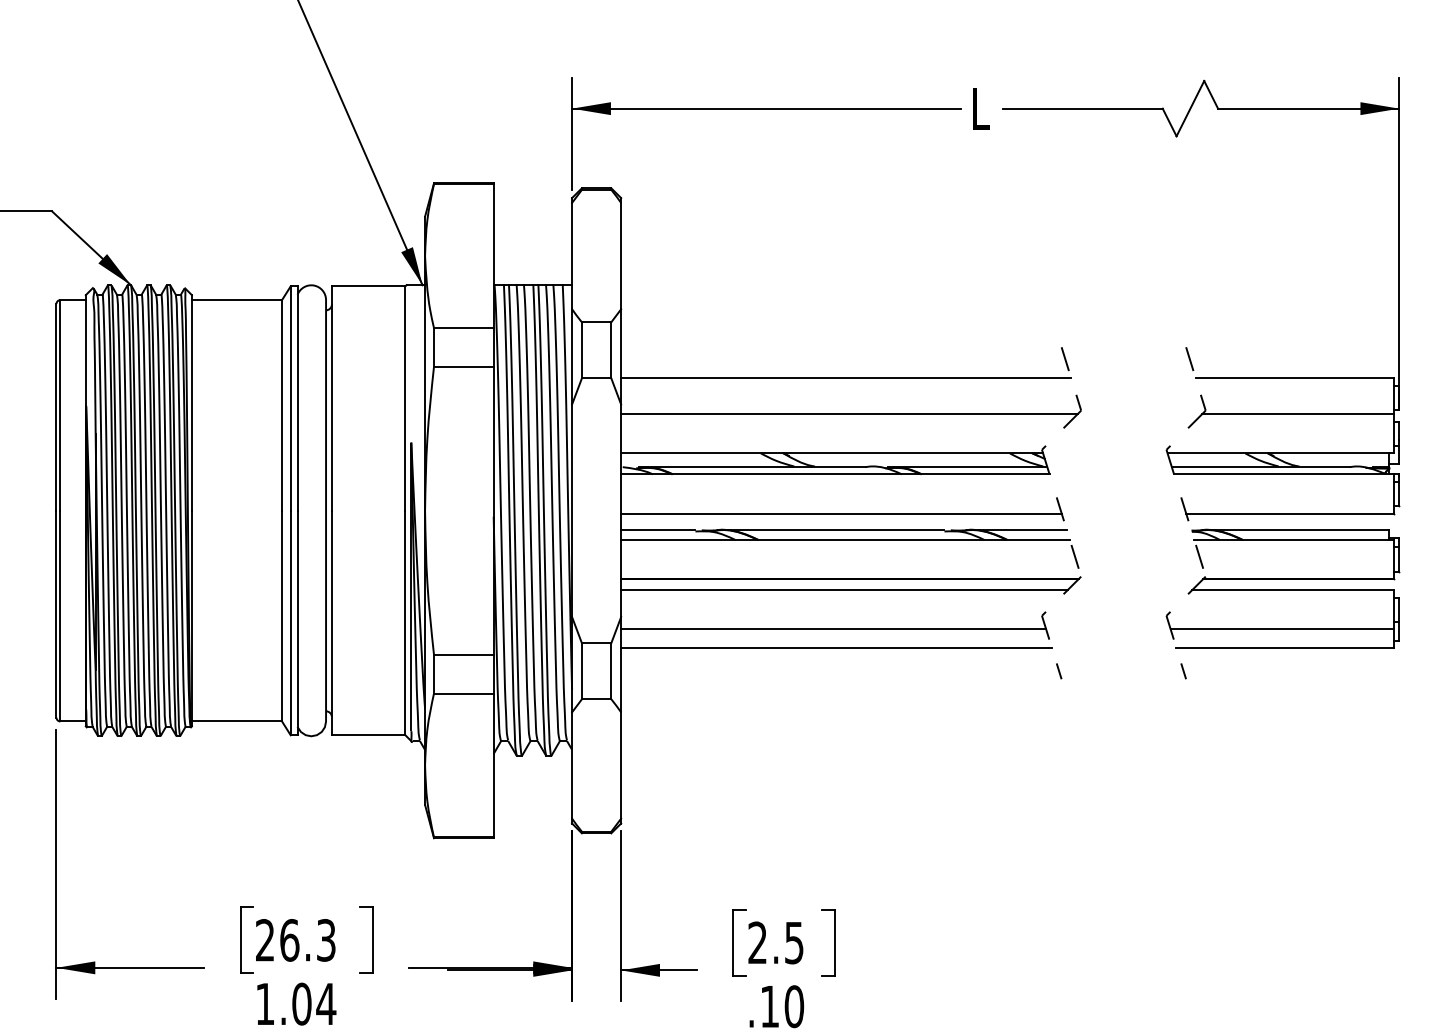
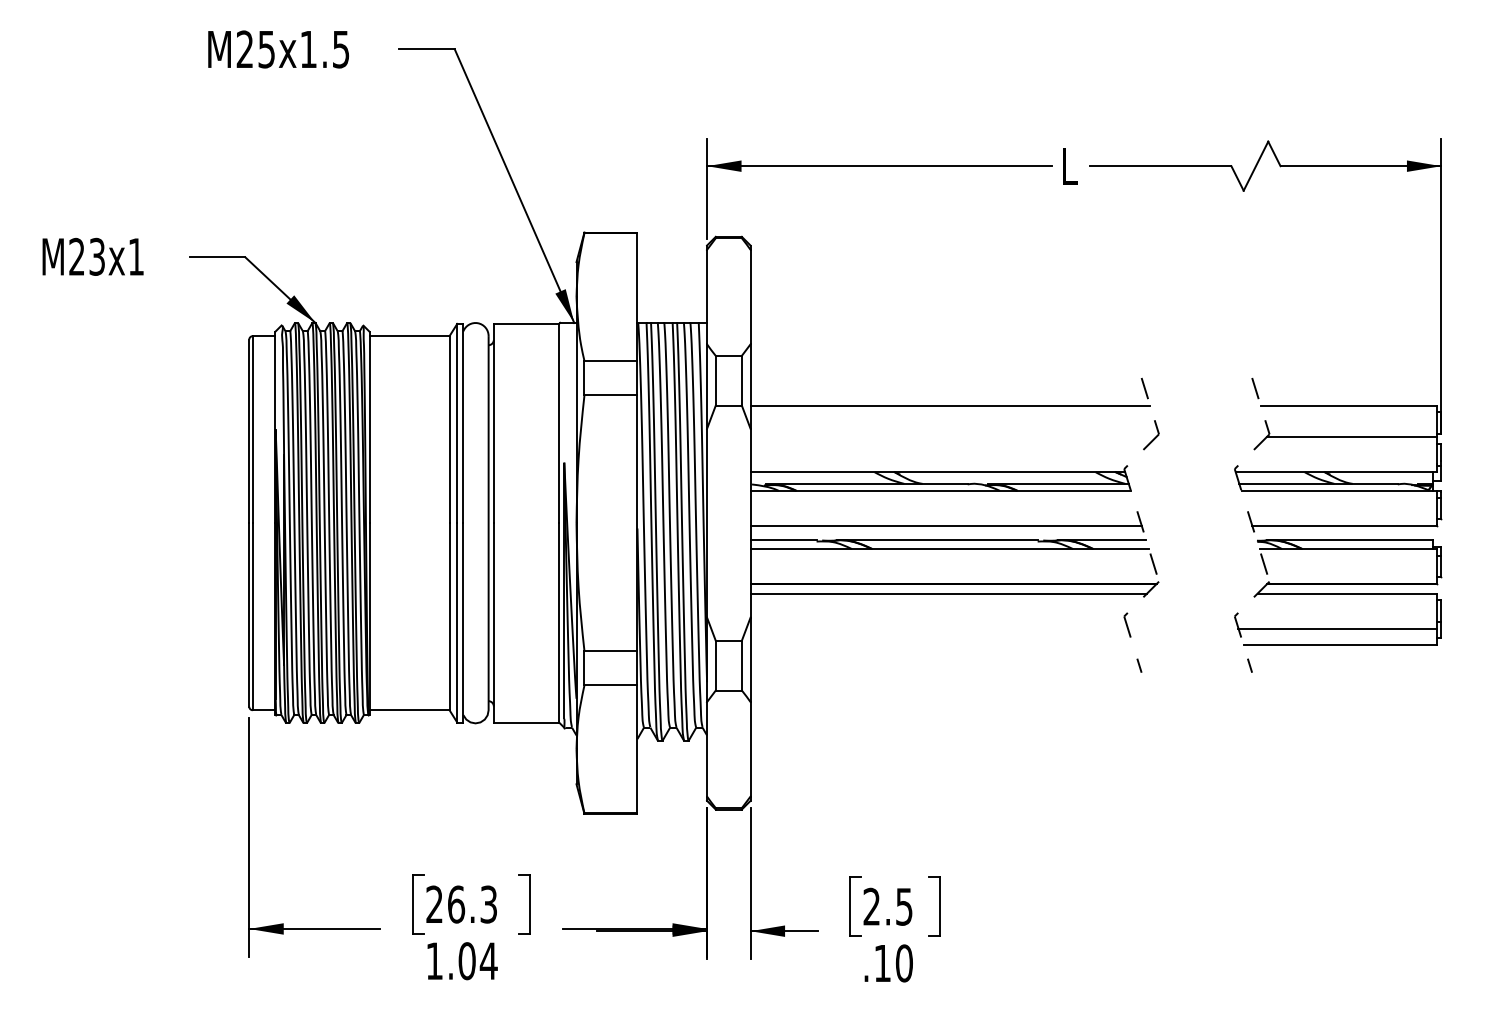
line: (848, 414) -> (952, 437), removed
line: (832, 629) -> (938, 628), removed
line: (836, 648) -> (941, 645), removed

